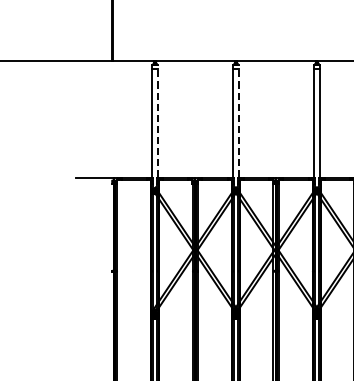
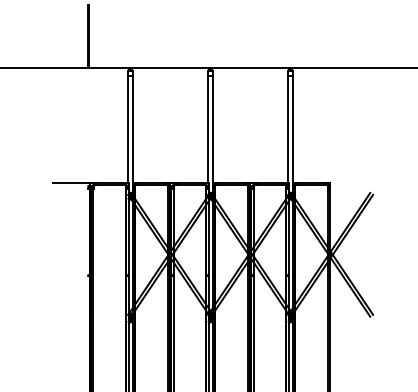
line: (157, 121) -> (133, 127), dashed -> solid
line: (238, 121) -> (213, 127), dashed -> solid

